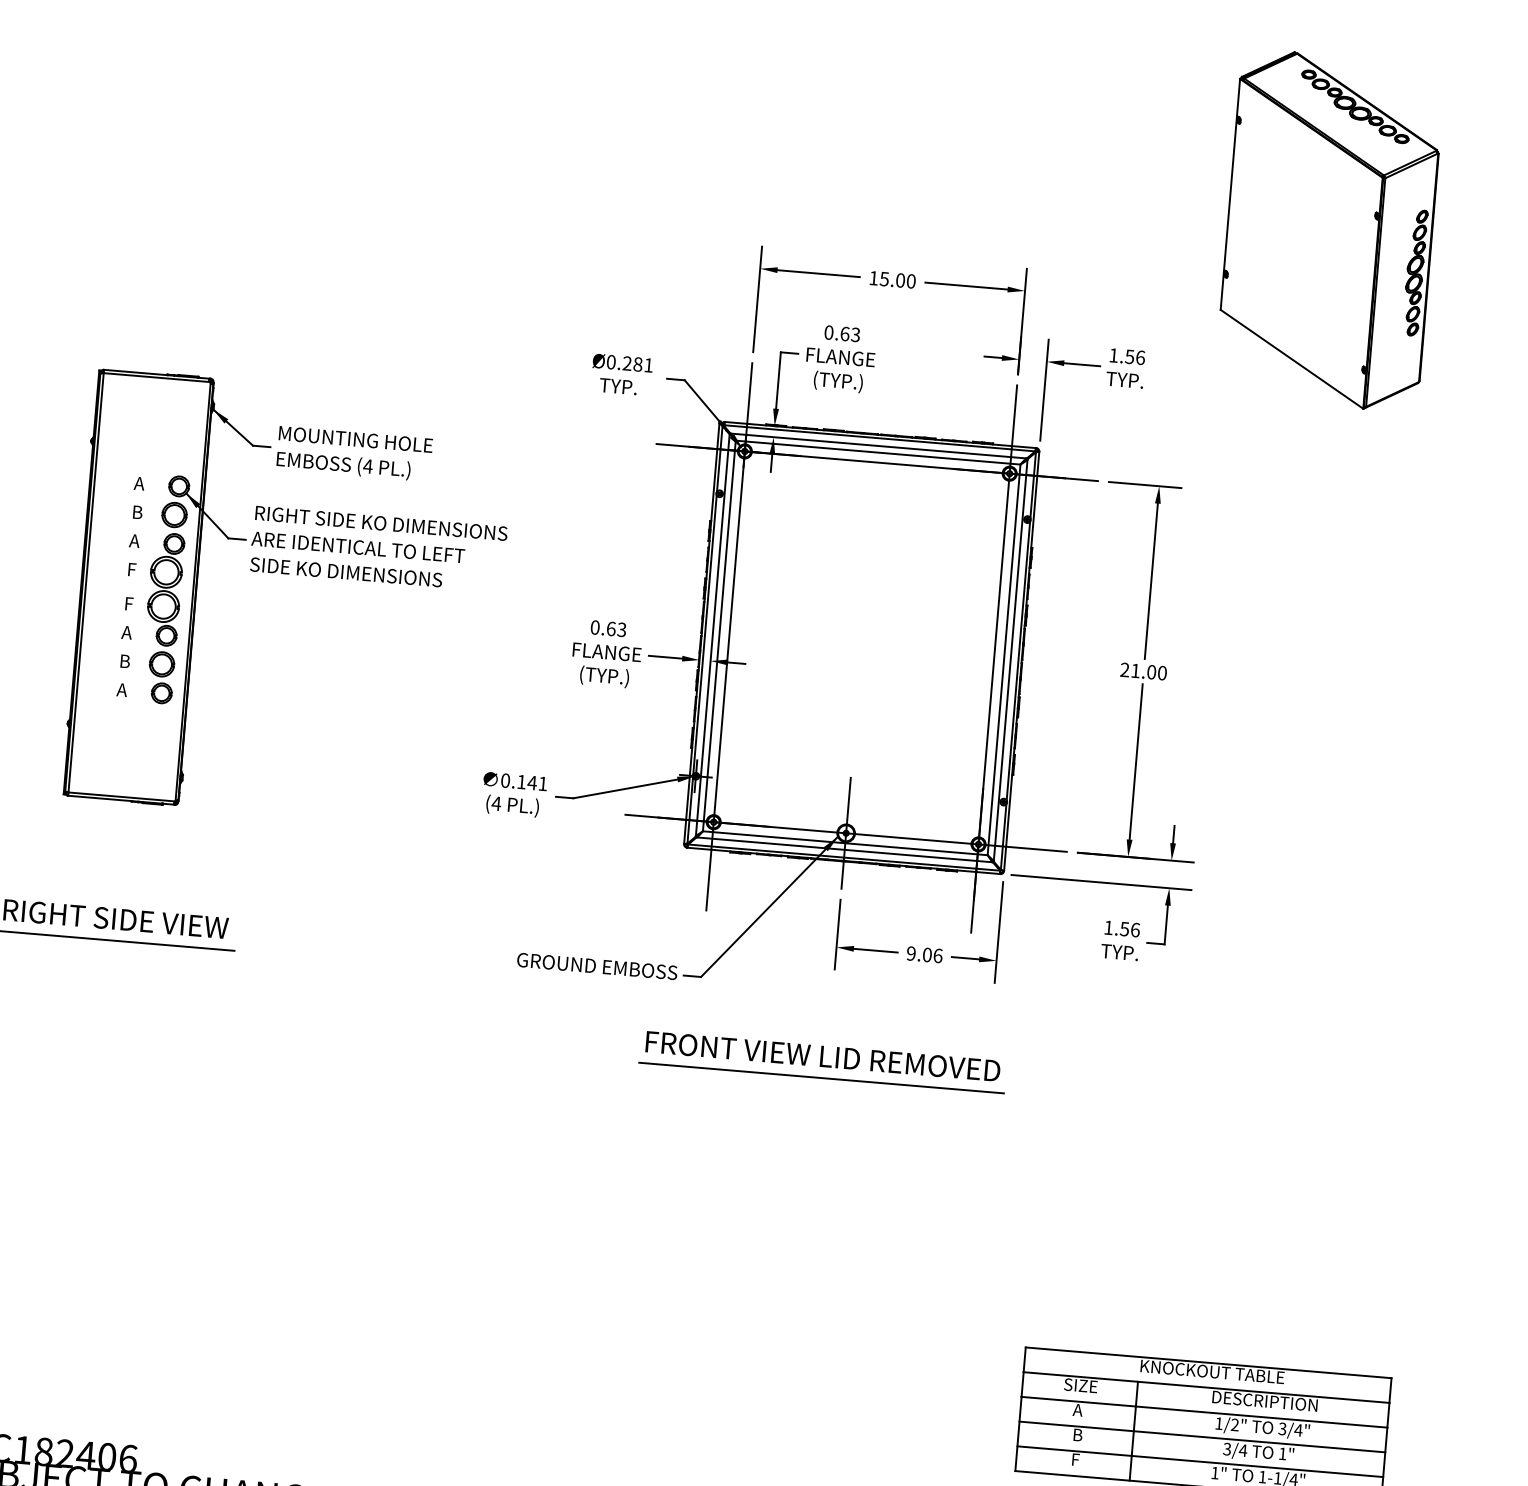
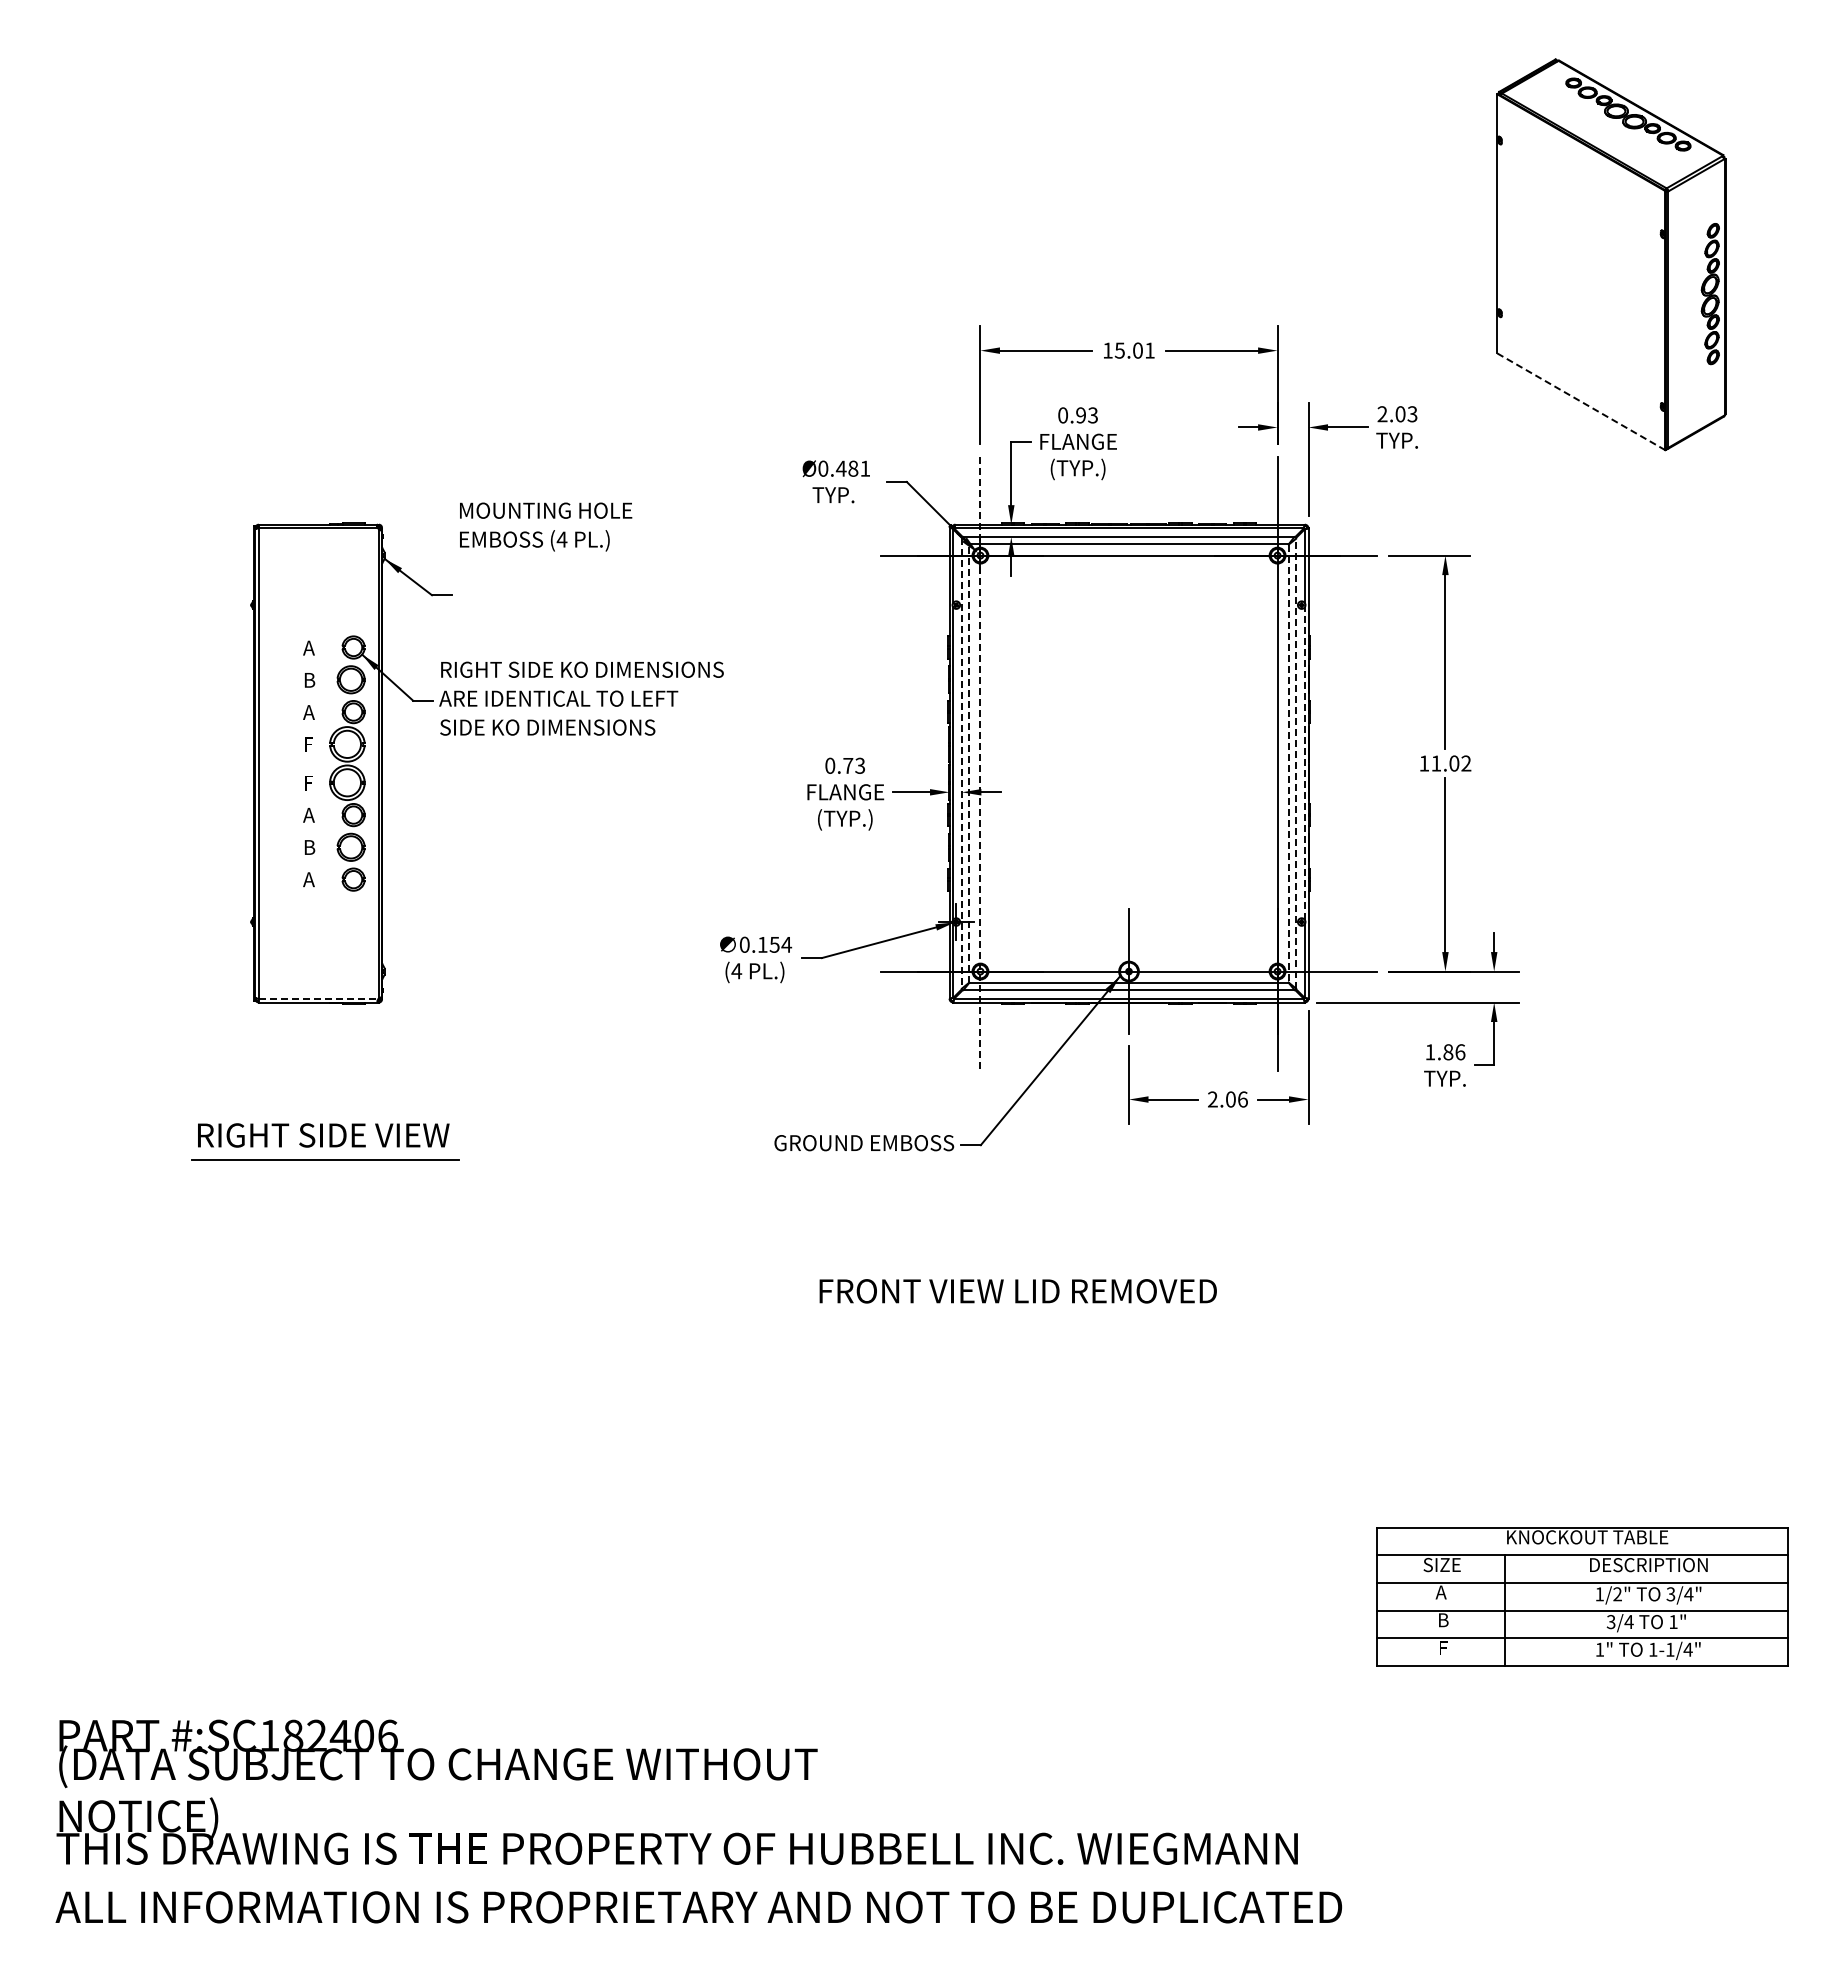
text: (910, 281) -> (1149, 350), 15.00 -> 15.01
text: (845, 334) -> (1081, 415), 0.63 -> 0.93
text: (1127, 356) -> (1397, 414), 1.56 -> 2.03
line: (1292, 359) -> (1581, 401), solid -> dashed
text: (626, 363) -> (840, 468), Ø0.281 -> Ø0.481
text: (355, 453) -> (546, 526), moved
text: (611, 628) -> (848, 765), 0.63 -> 0.73
line: (712, 635) -> (961, 763), solid -> dashed
line: (719, 635) -> (969, 763), solid -> dashed
line: (729, 637) -> (980, 764), solid -> dashed
line: (1003, 659) -> (1288, 763), solid -> dashed
line: (1011, 660) -> (1296, 763), solid -> dashed
line: (1018, 660) -> (1304, 763), solid -> dashed
text: (1143, 671) -> (1445, 763), 21.00 -> 11.02
text: (537, 783) -> (780, 944), 0.141 -> 0.154
line: (121, 796) -> (318, 998), solid -> dashed
text: (1124, 929) -> (1448, 1052), 1.56 -> 1.86
text: (910, 953) -> (1212, 1099), 9.06 -> 2.06
text: (822, 1056) -> (1017, 1291), moved
line: (821, 1078) -> (1124, 1246), removed

